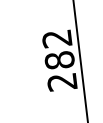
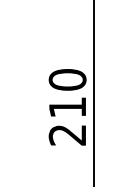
text: (58, 49) -> (67, 93), 282 -> 210

